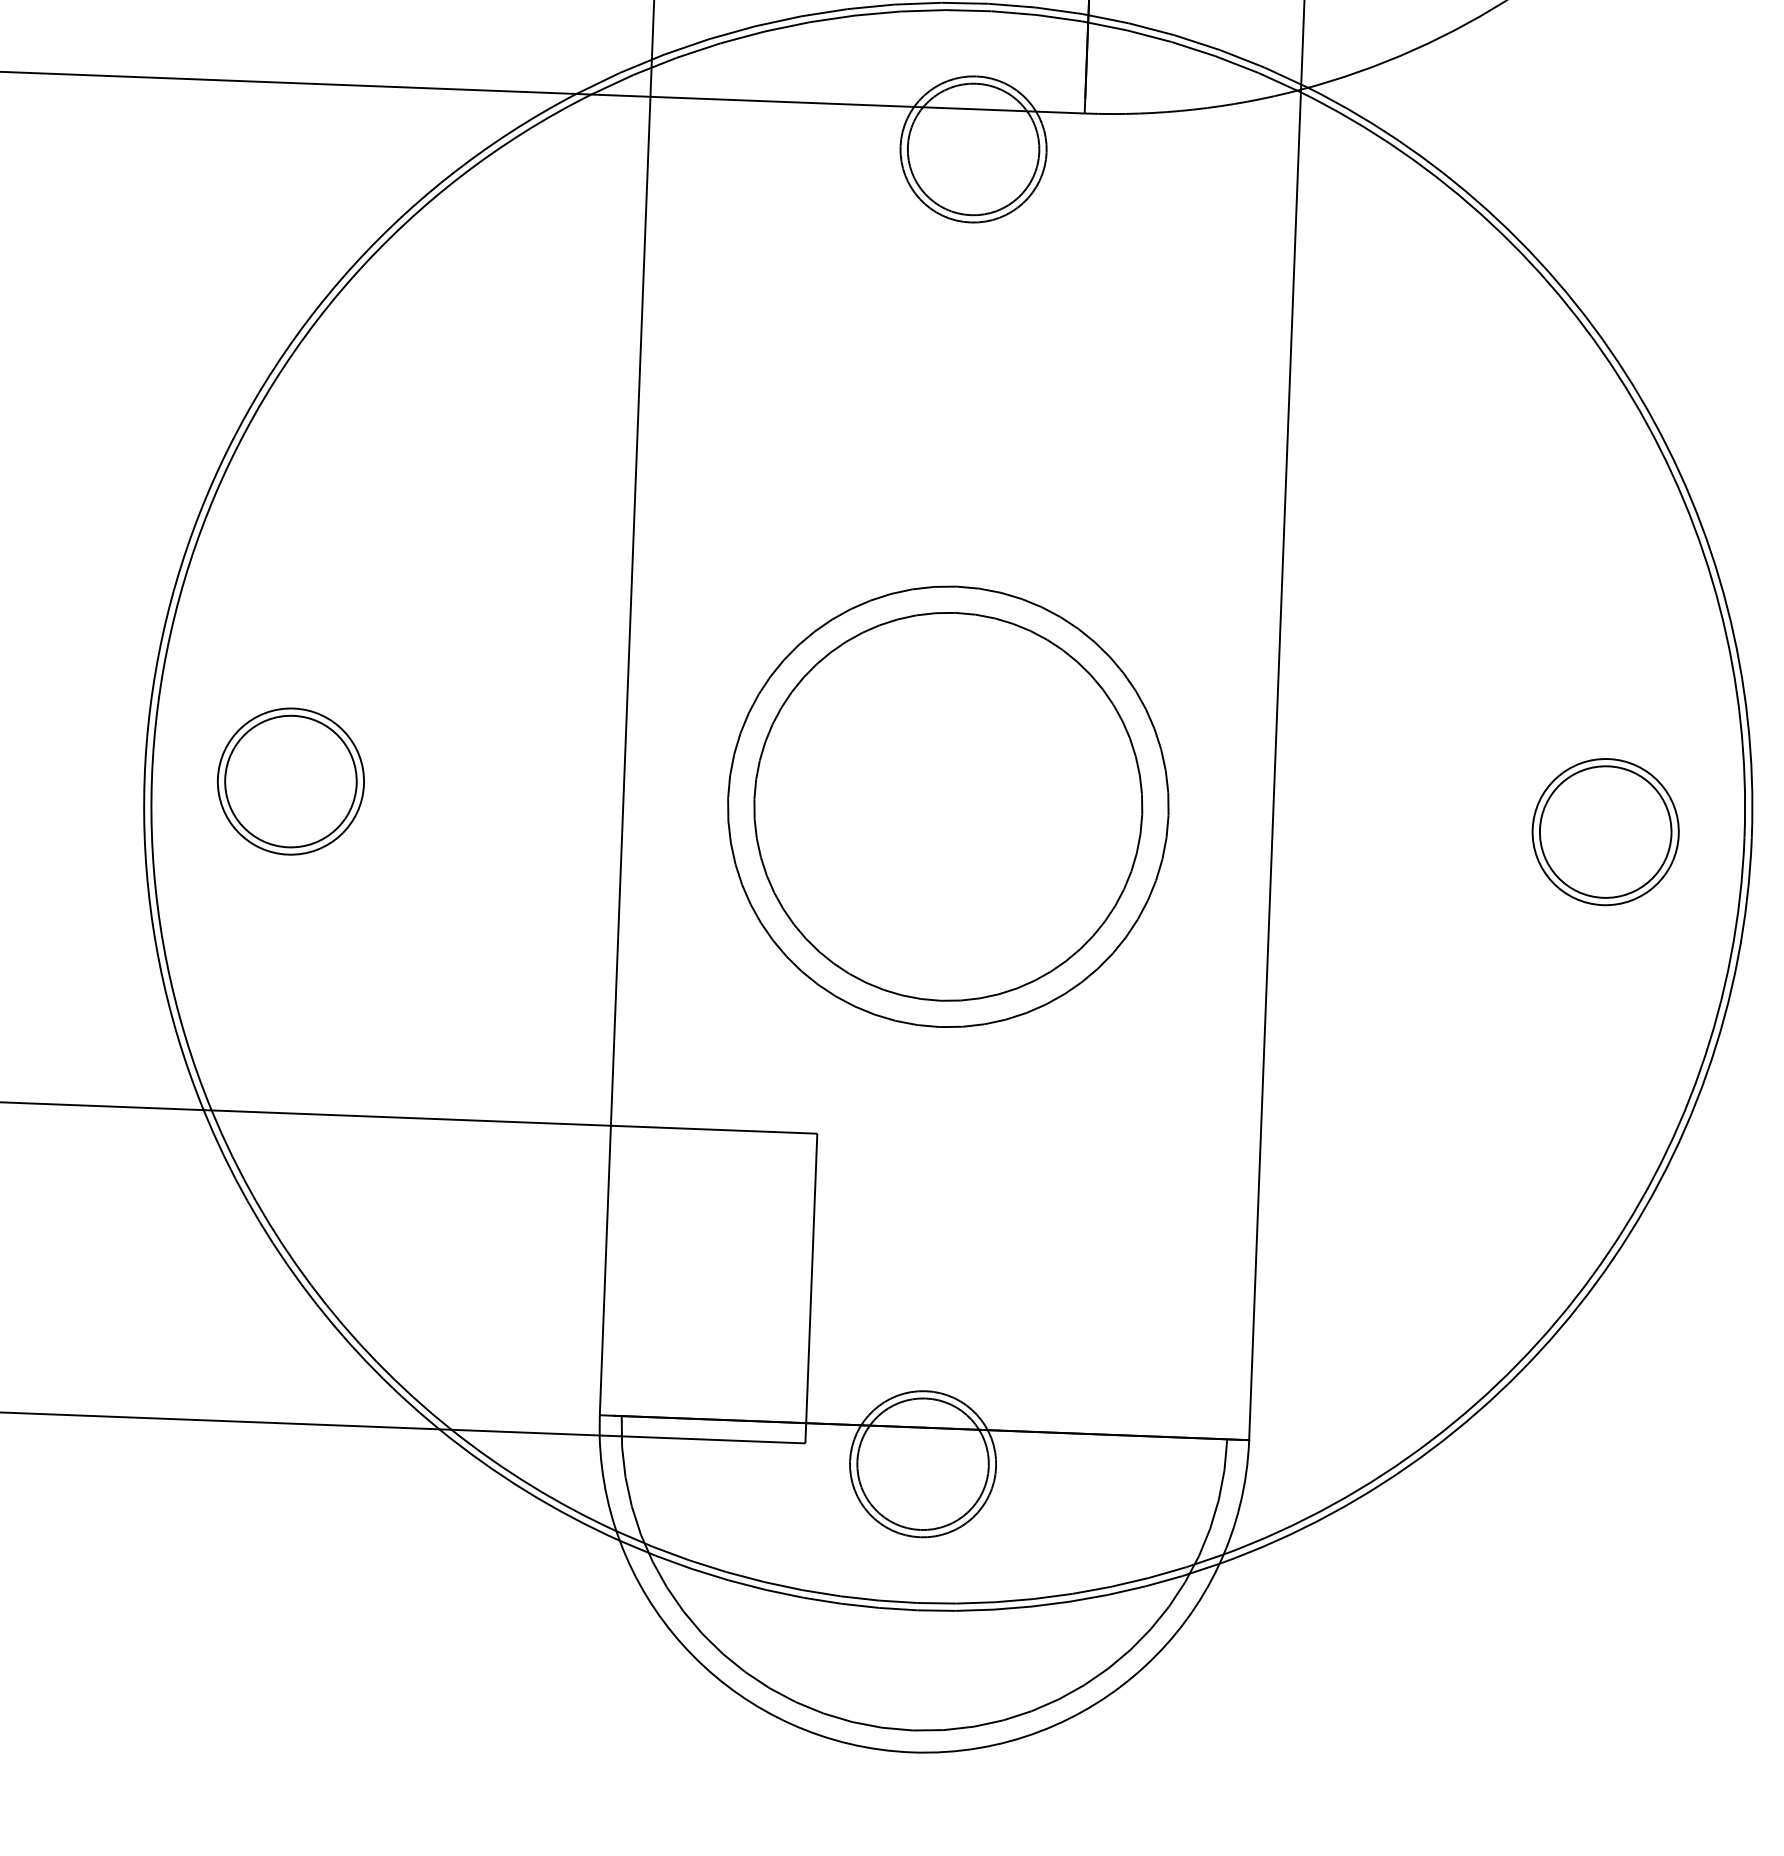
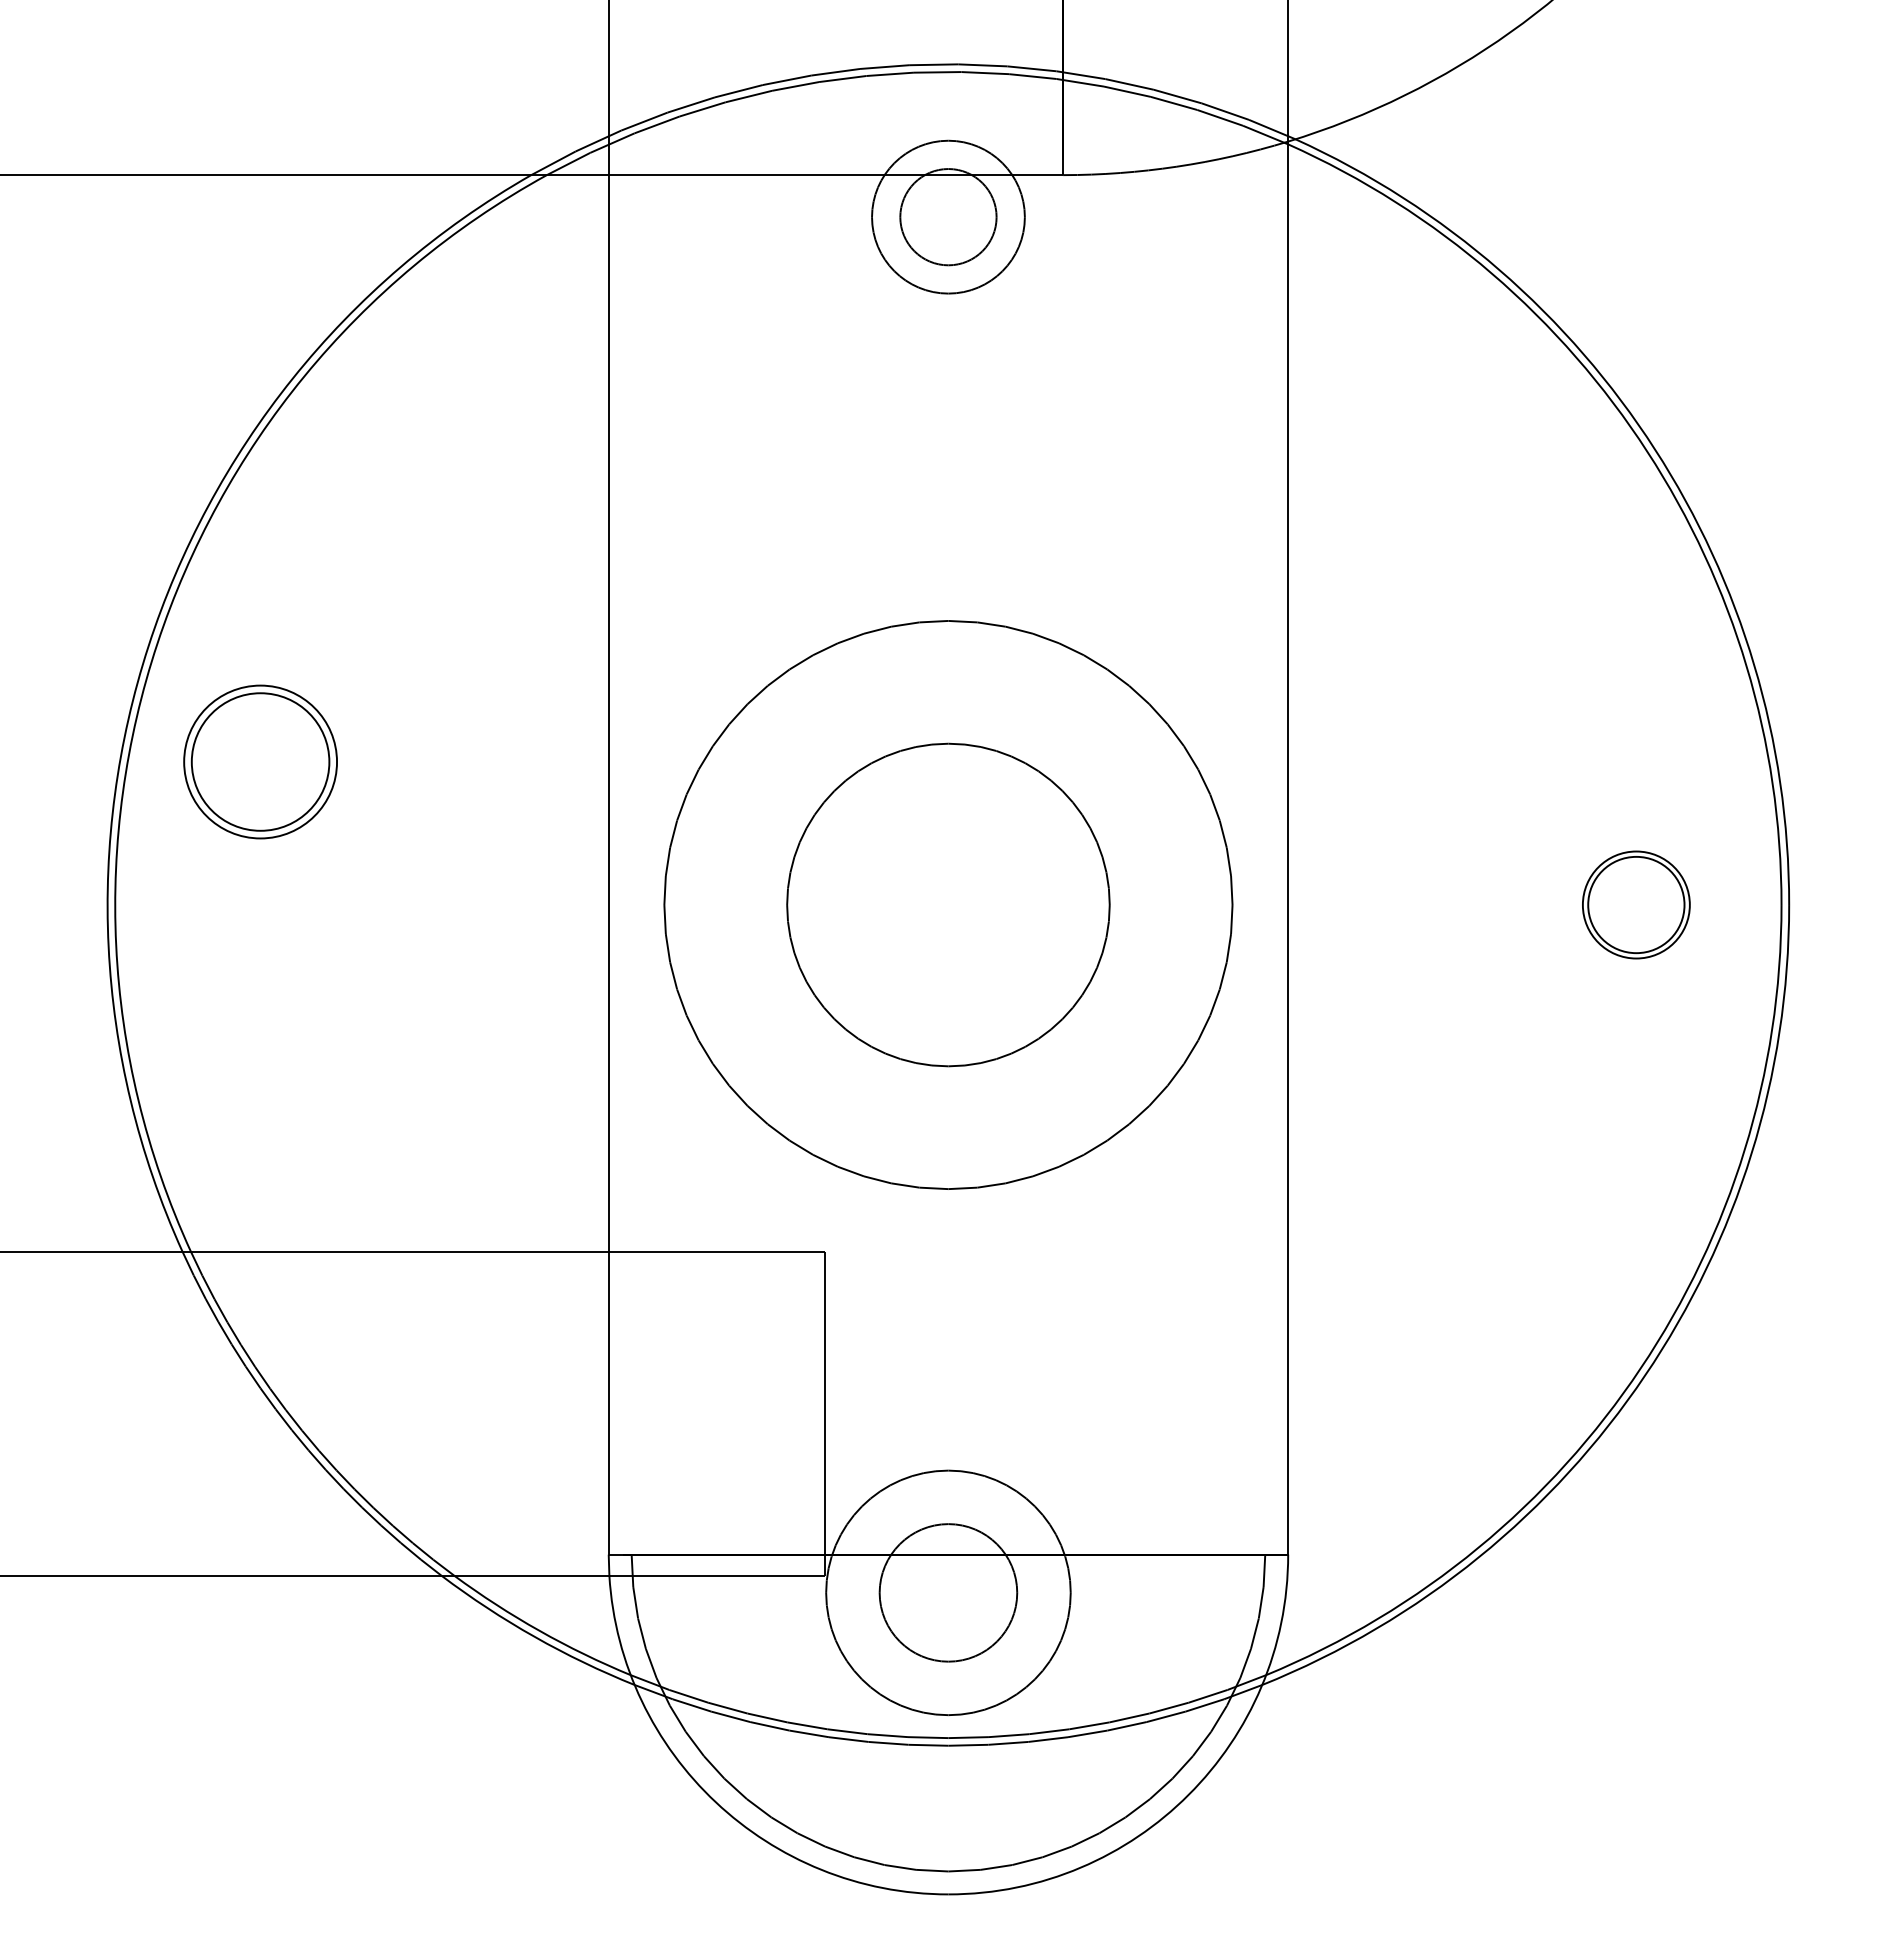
circle: (973, 148) -> (948, 216), size x0.7
part: (290, 781) -> (260, 761), moved
circle: (948, 806) -> (948, 904), size x0.7
circle: (948, 806) -> (948, 904), size x1.4
part: (1605, 831) -> (1636, 904), size x0.7
circle: (923, 1463) -> (948, 1592), size x1.6

